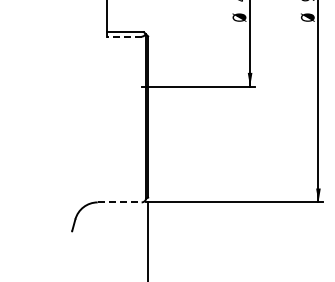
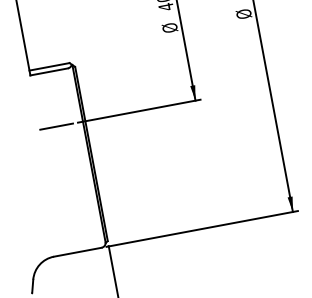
line: (123, 36) -> (48, 71), dashed -> solid
line: (121, 86) -> (56, 126), added
line: (119, 202) -> (77, 252), dashed -> solid

